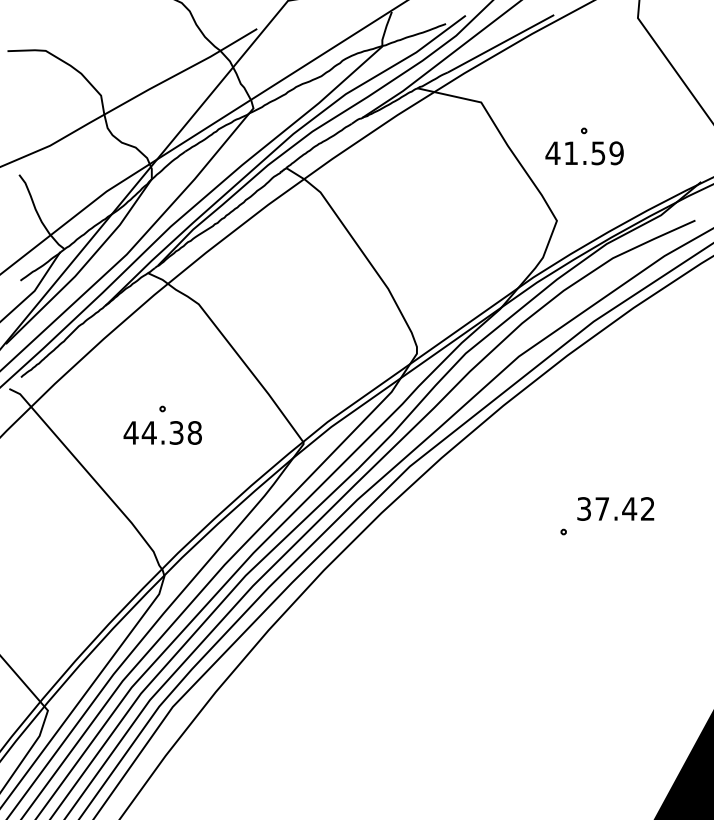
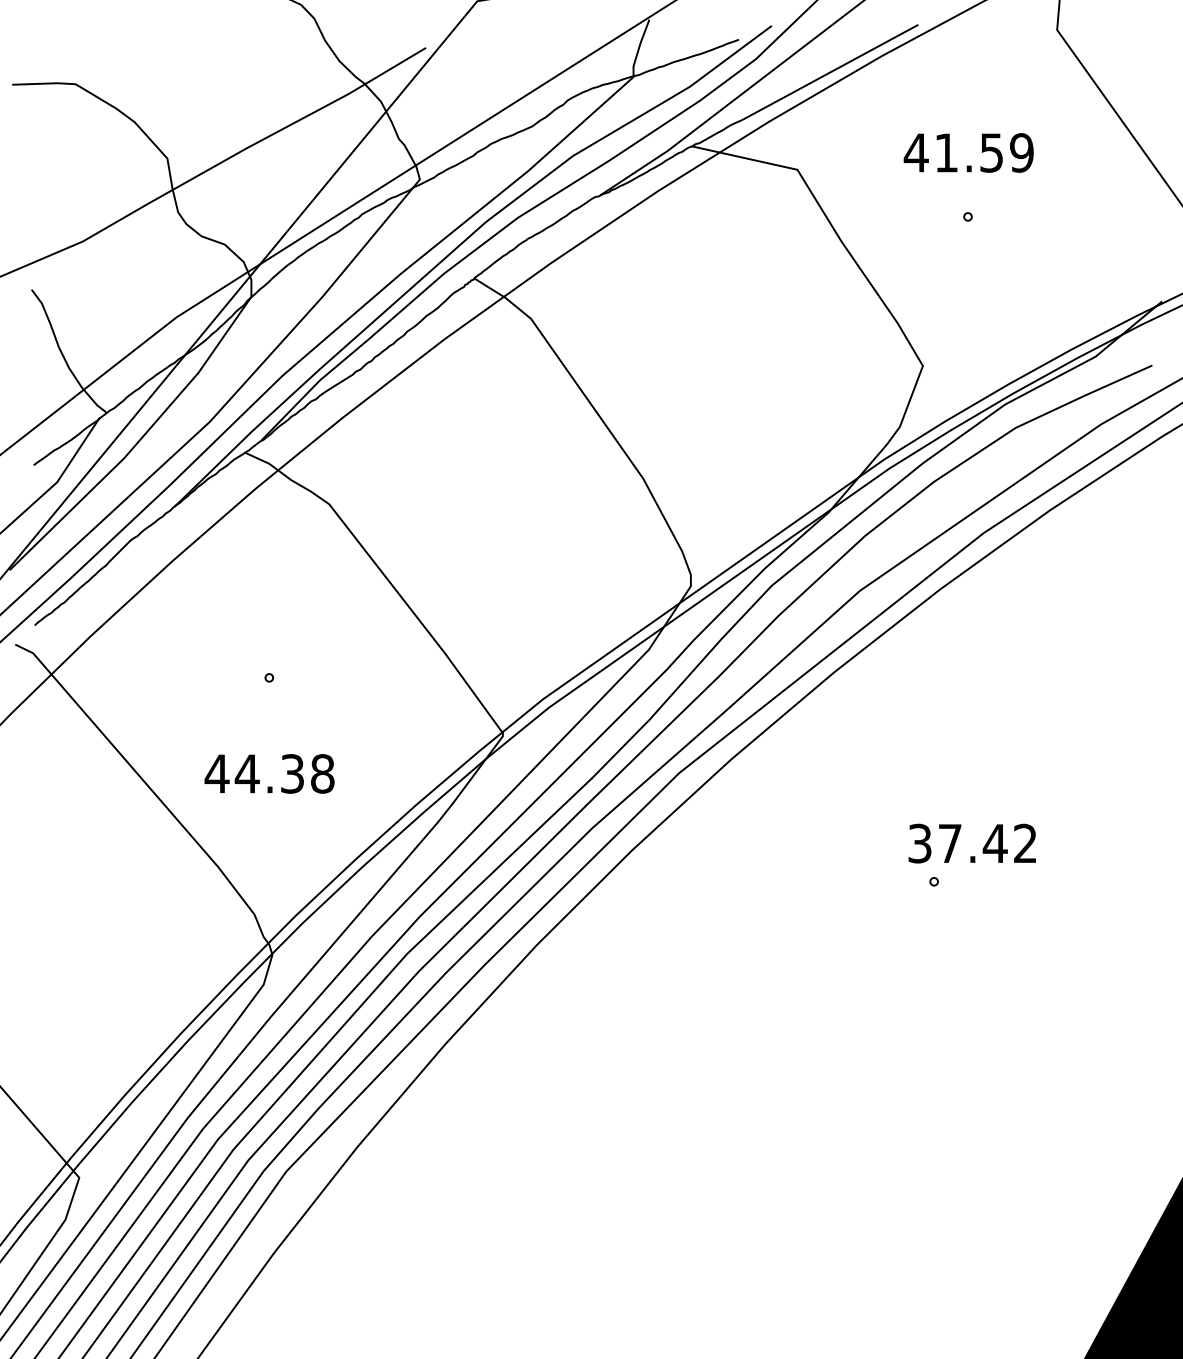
text: (584, 153) -> (968, 153), moved
text: (162, 432) -> (269, 773), moved
text: (615, 508) -> (971, 842), moved

